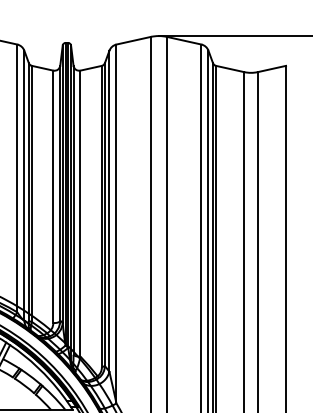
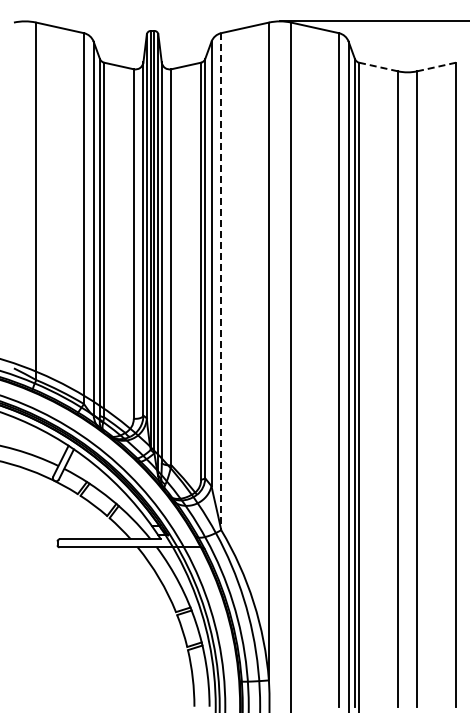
line: (230, 69) -> (378, 67), solid -> dashed
line: (271, 69) -> (436, 67), solid -> dashed
line: (116, 224) -> (221, 282), solid -> dashed

